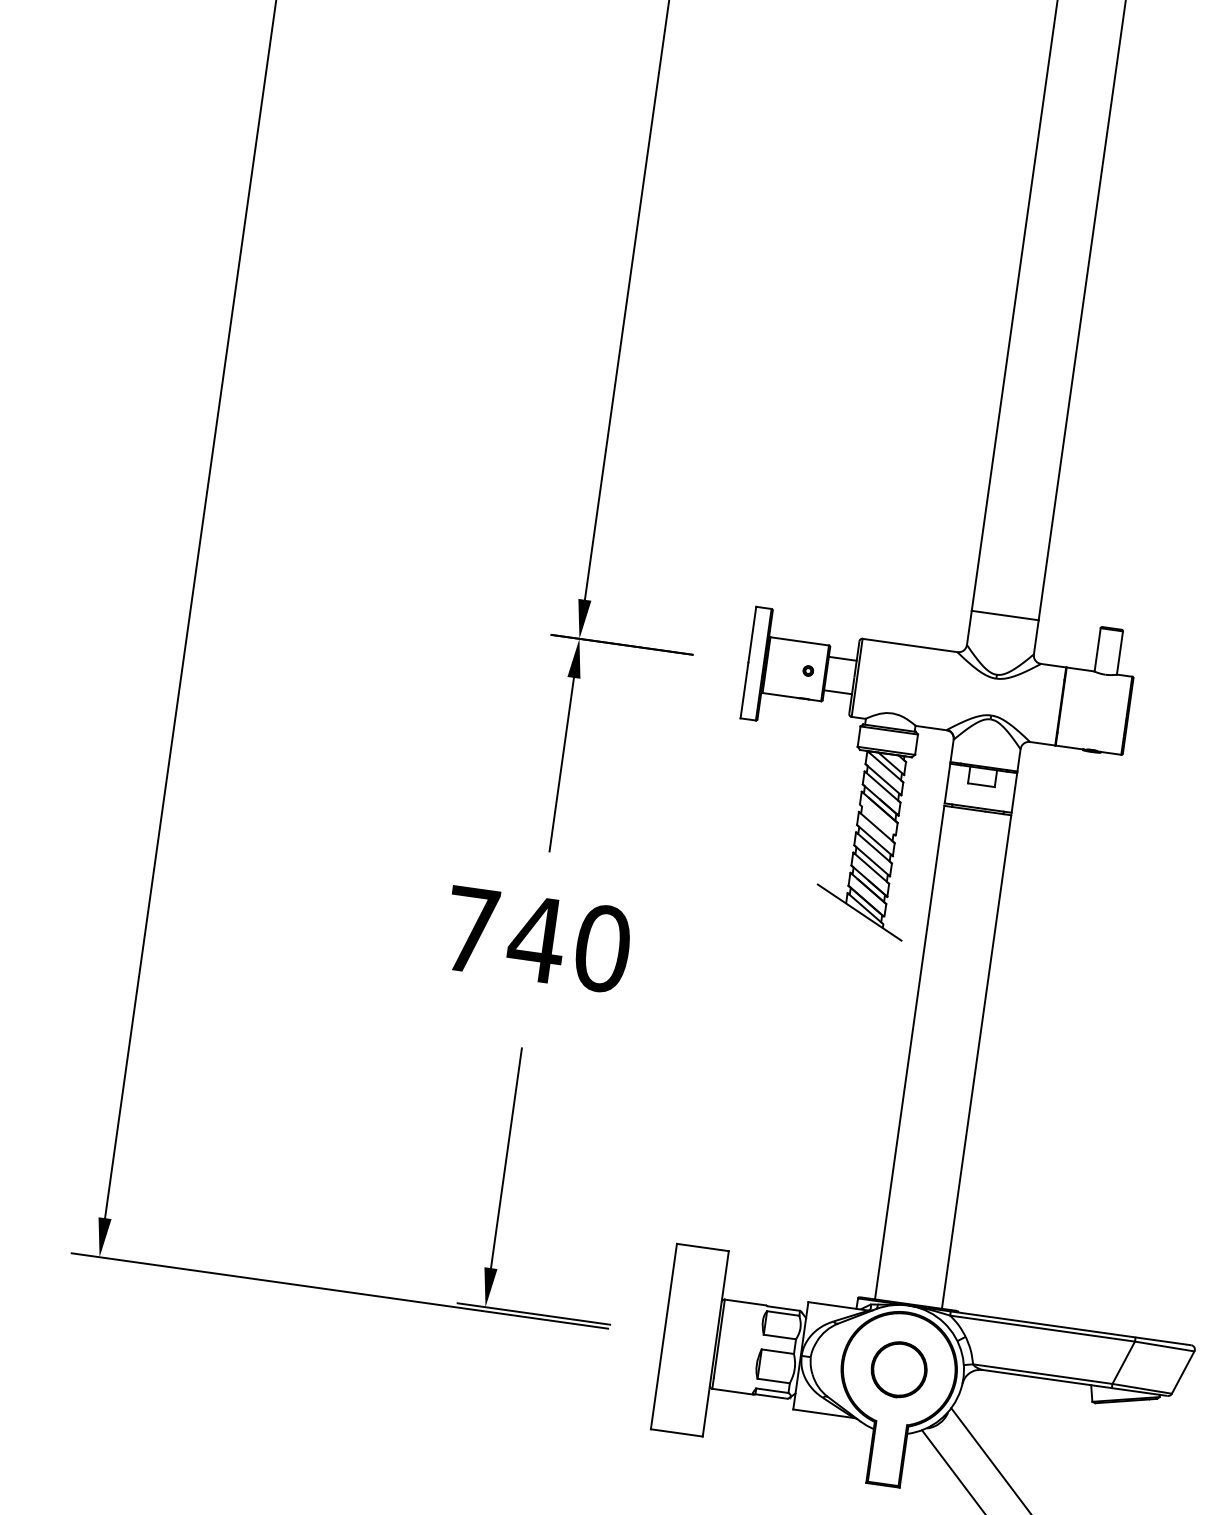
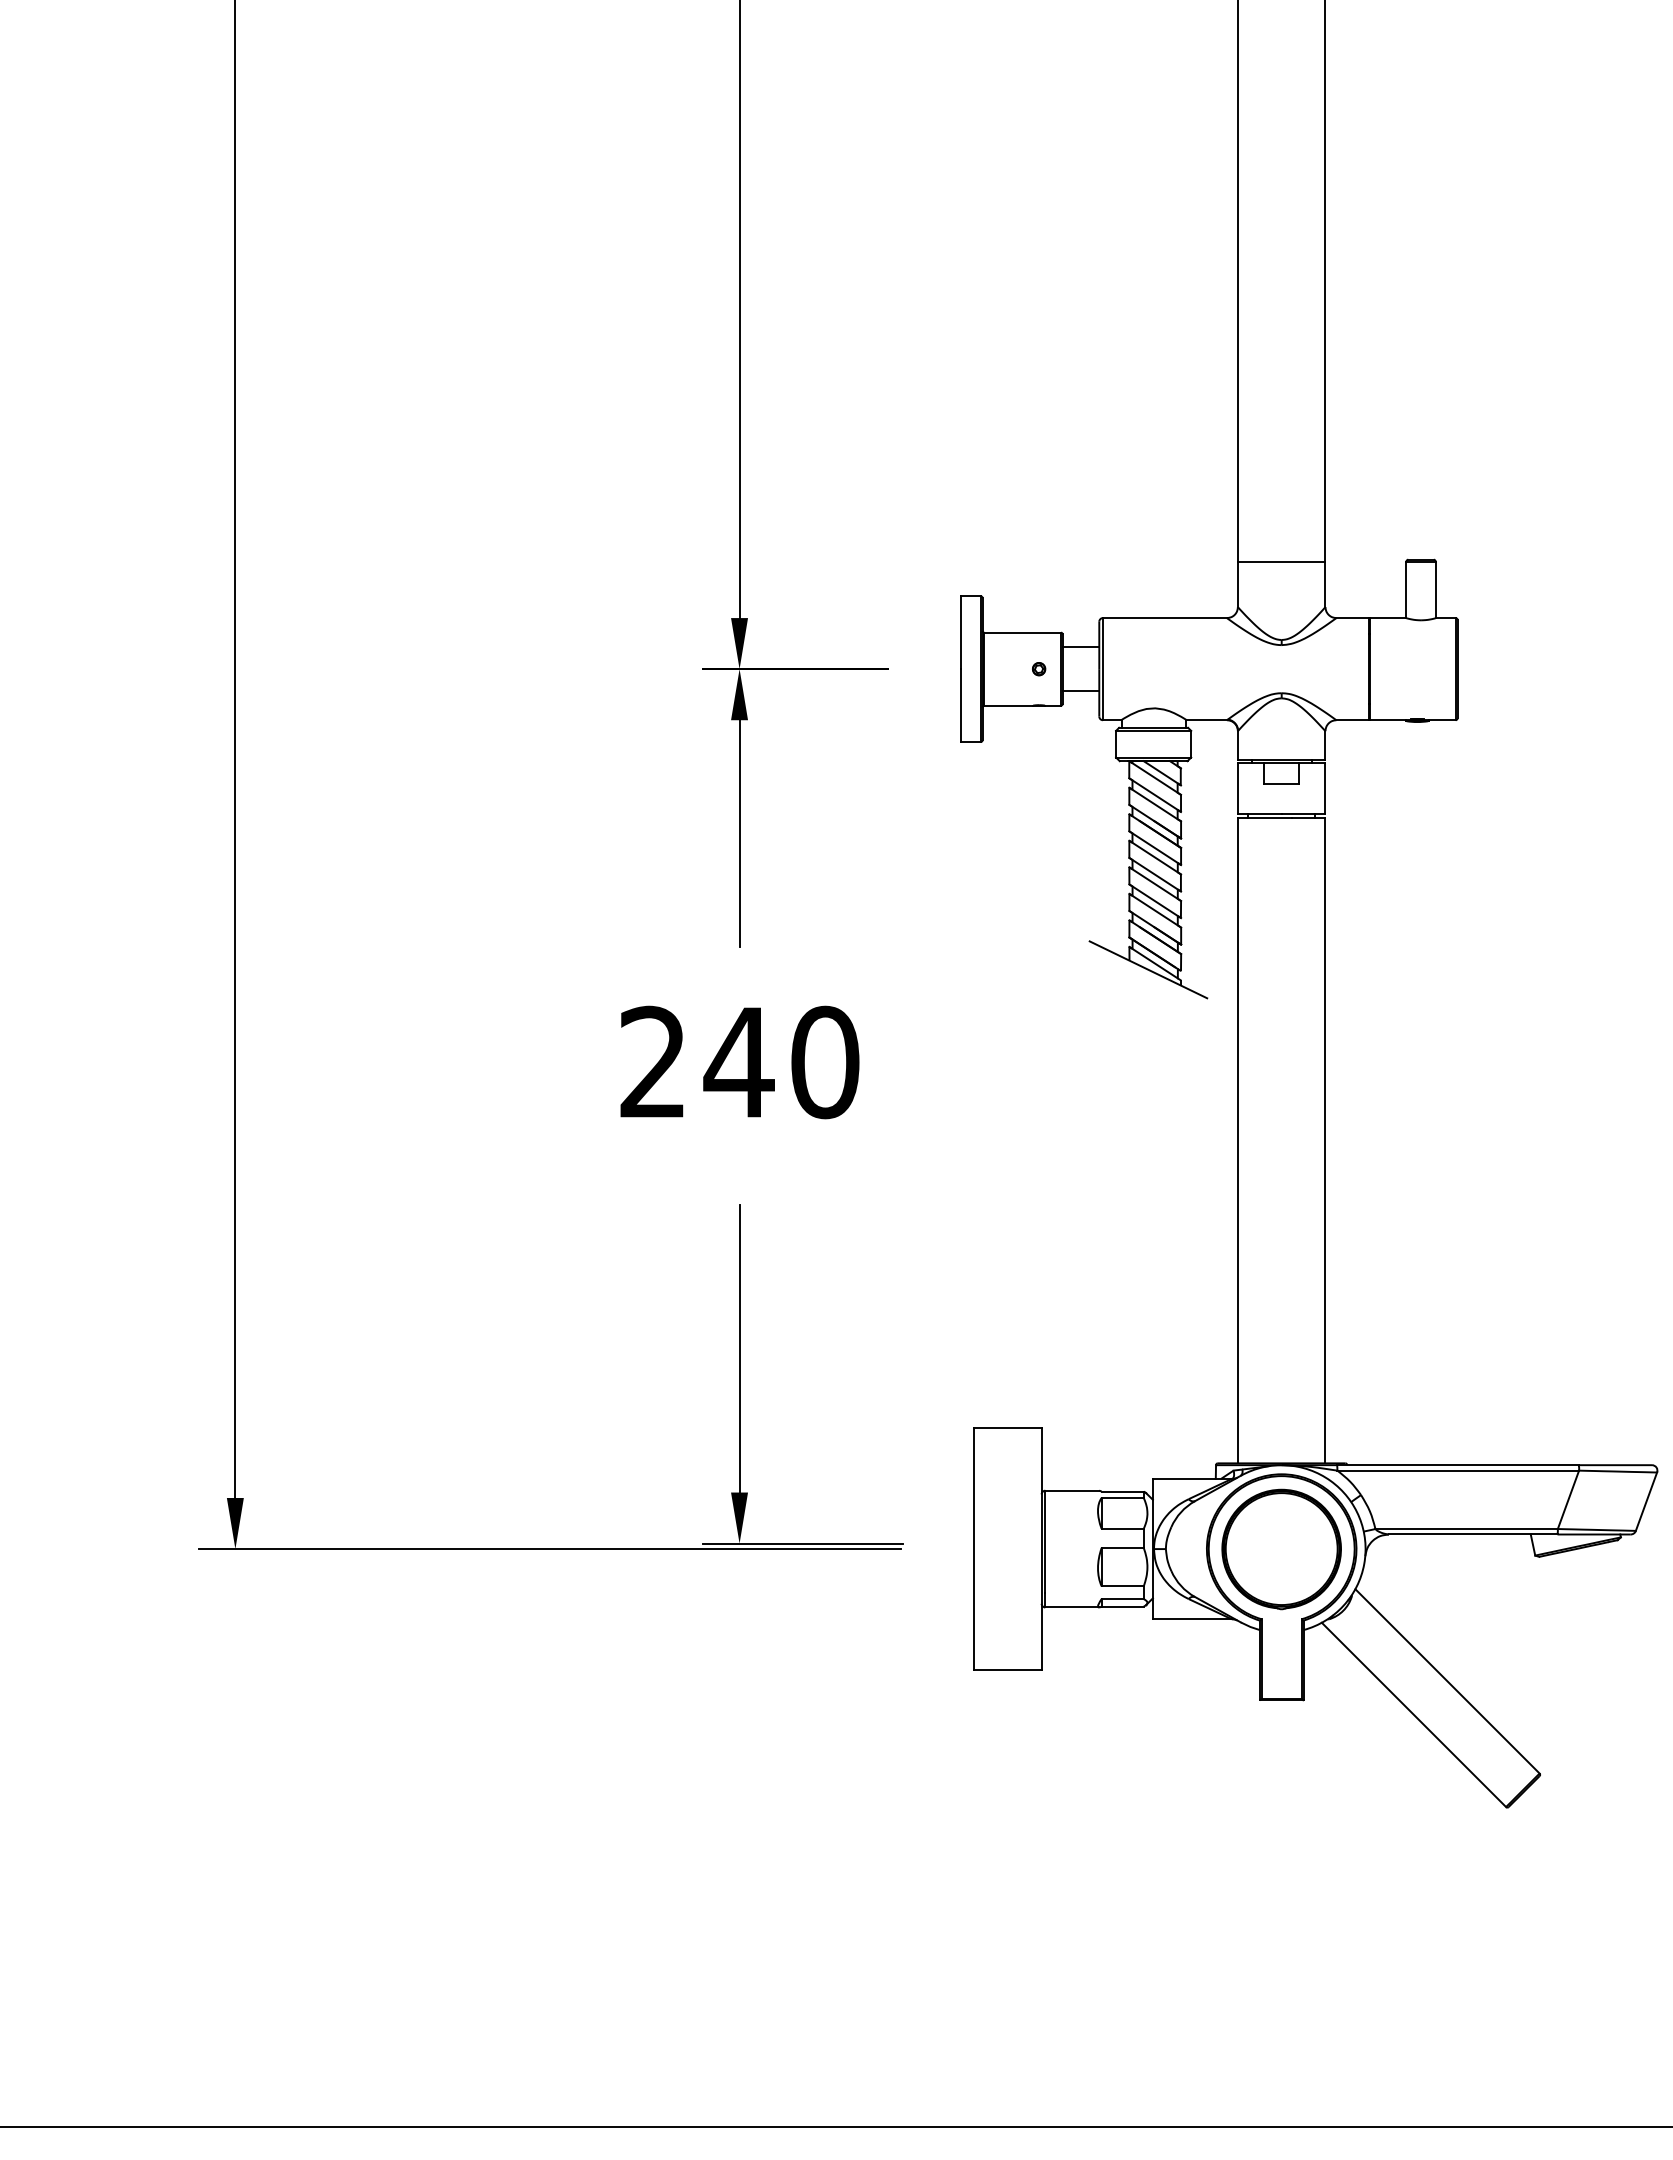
line: (878, 820) -> (1155, 848), added
text: (470, 929) -> (652, 1061), 740 -> 240
part: (899, 1369) -> (1281, 1549), size x1.67

